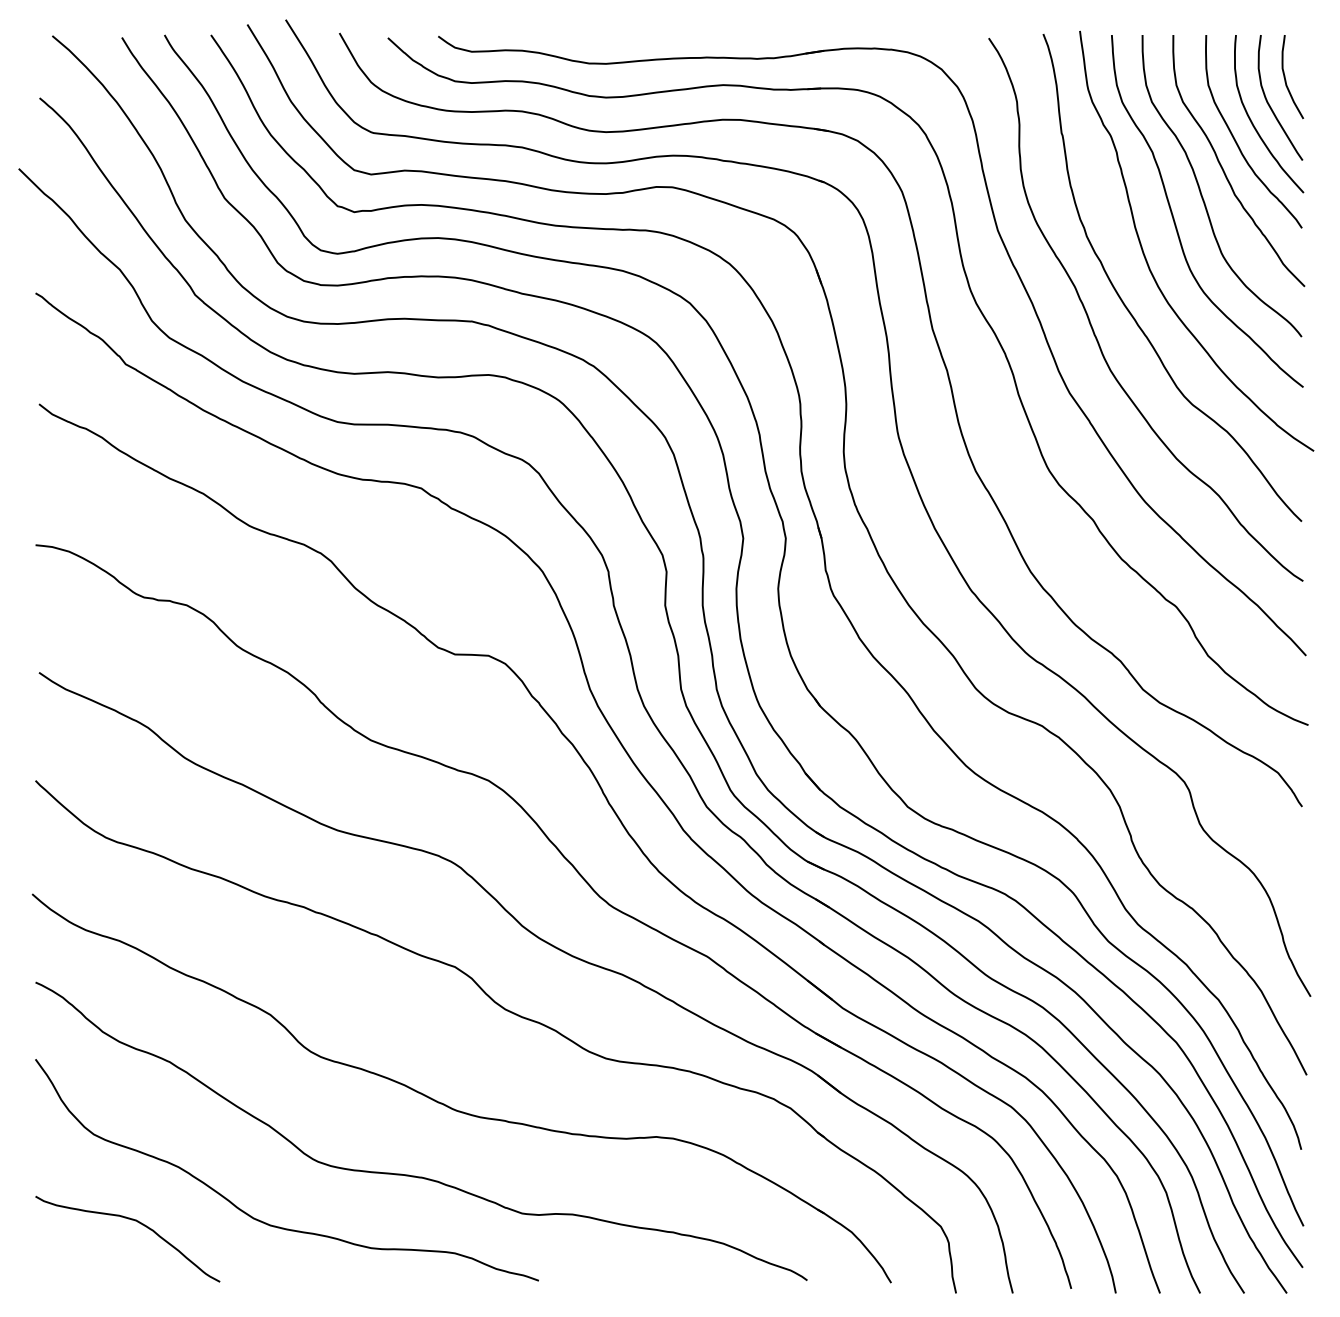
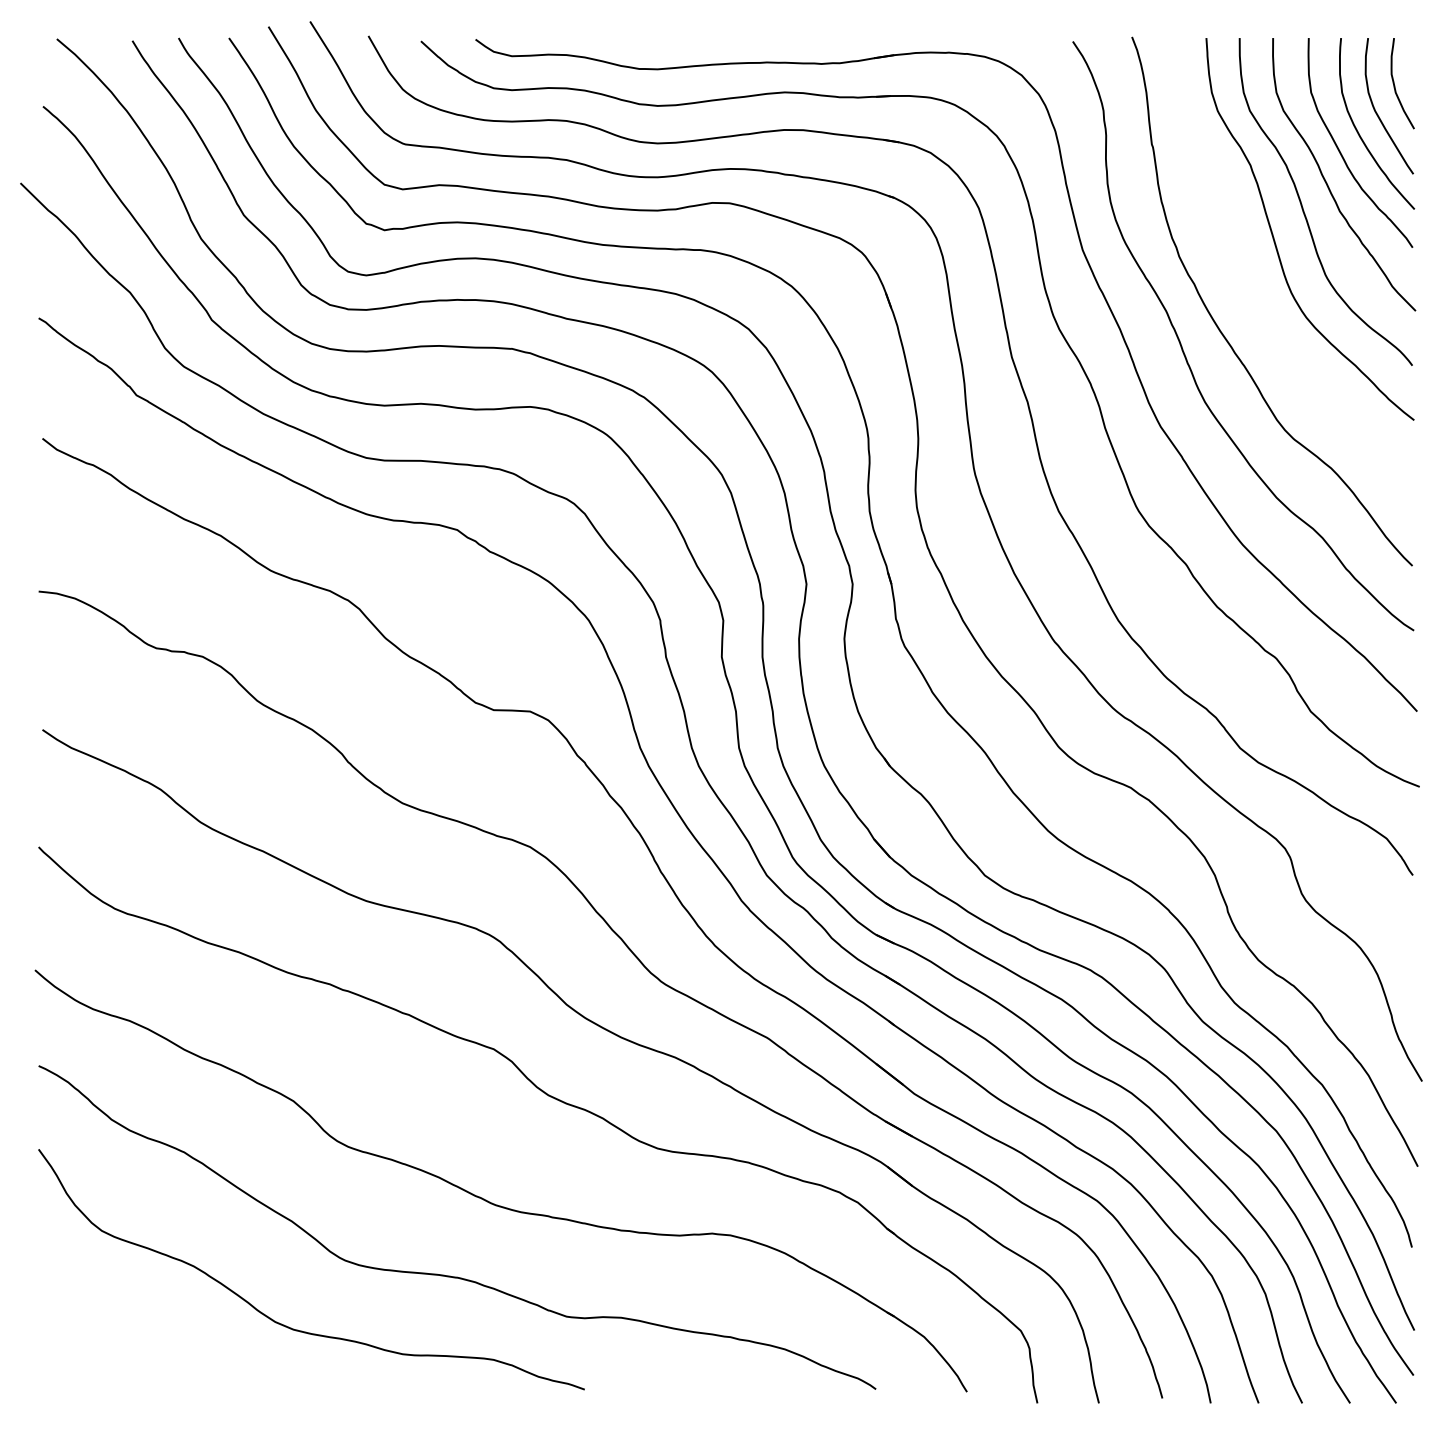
curve: (1146, 256) -> (1243, 278), removed
curve: (133, 1220) -> (144, 1324), removed

